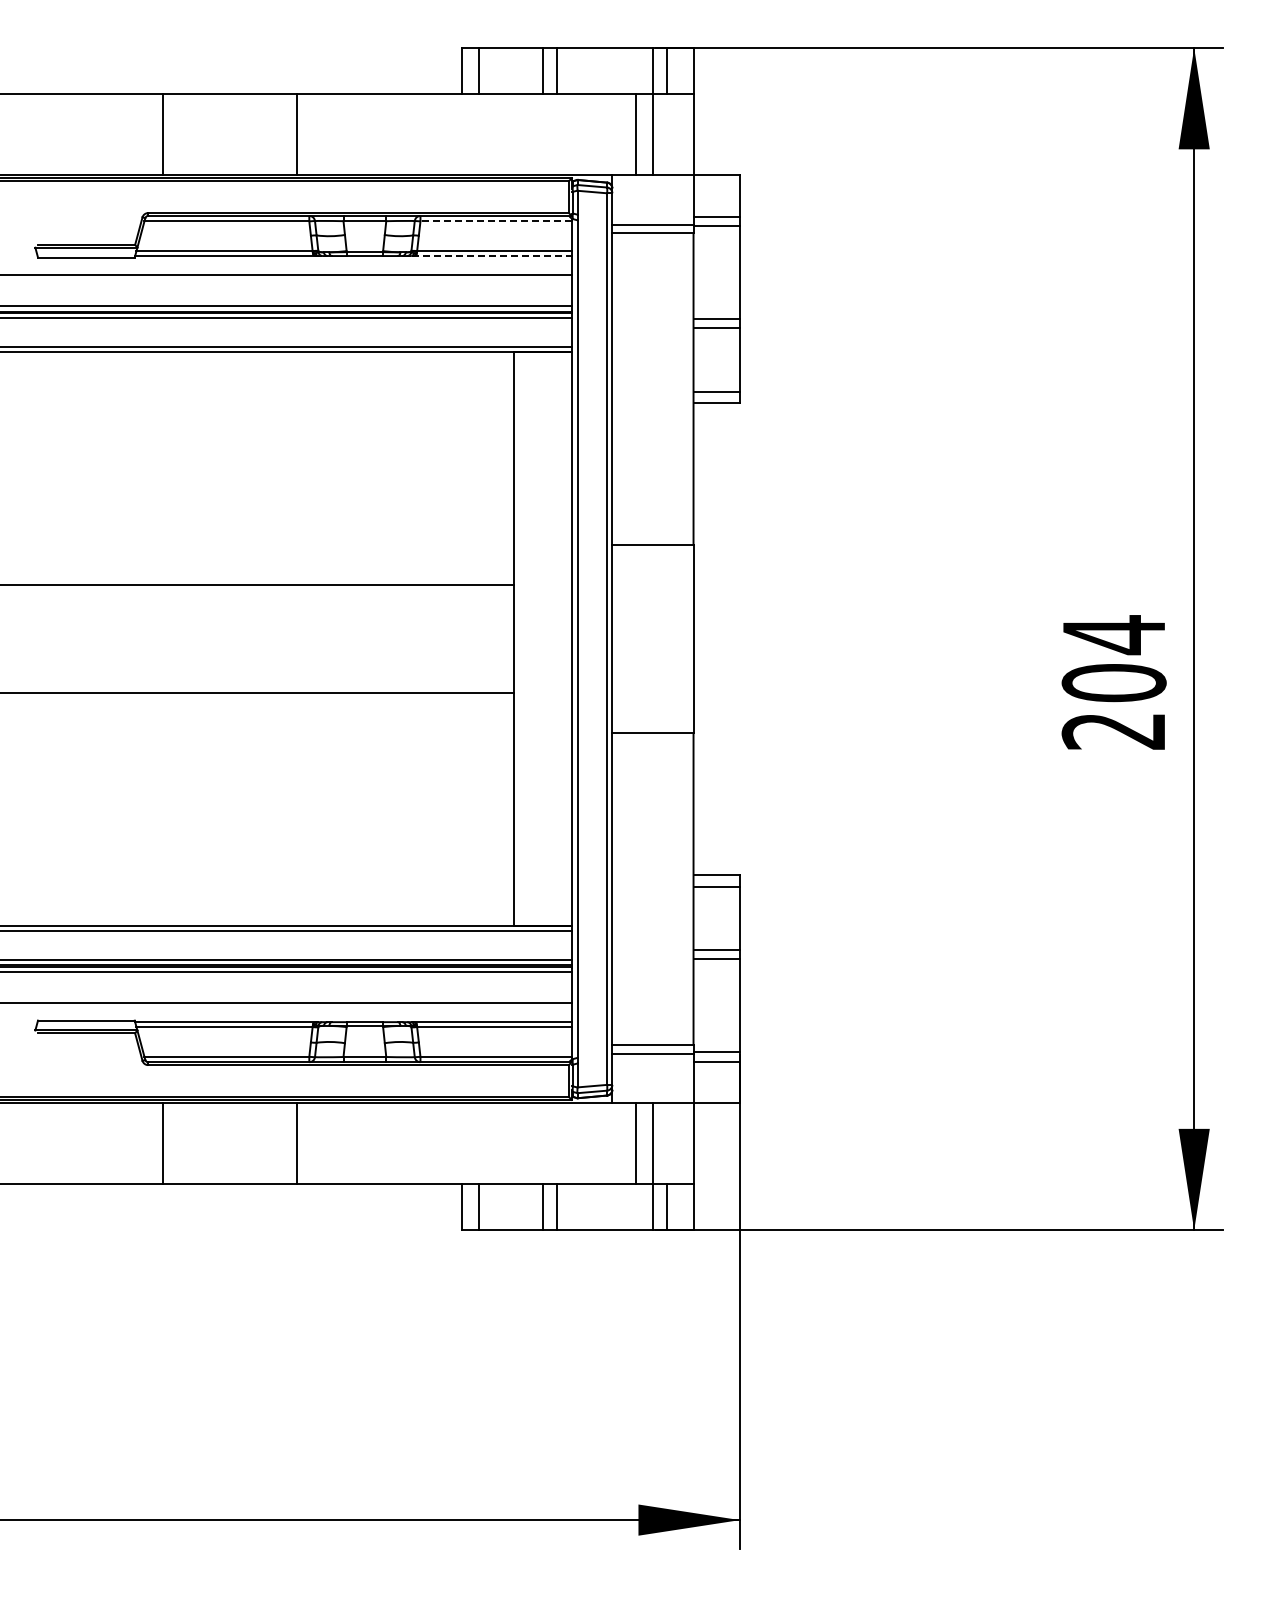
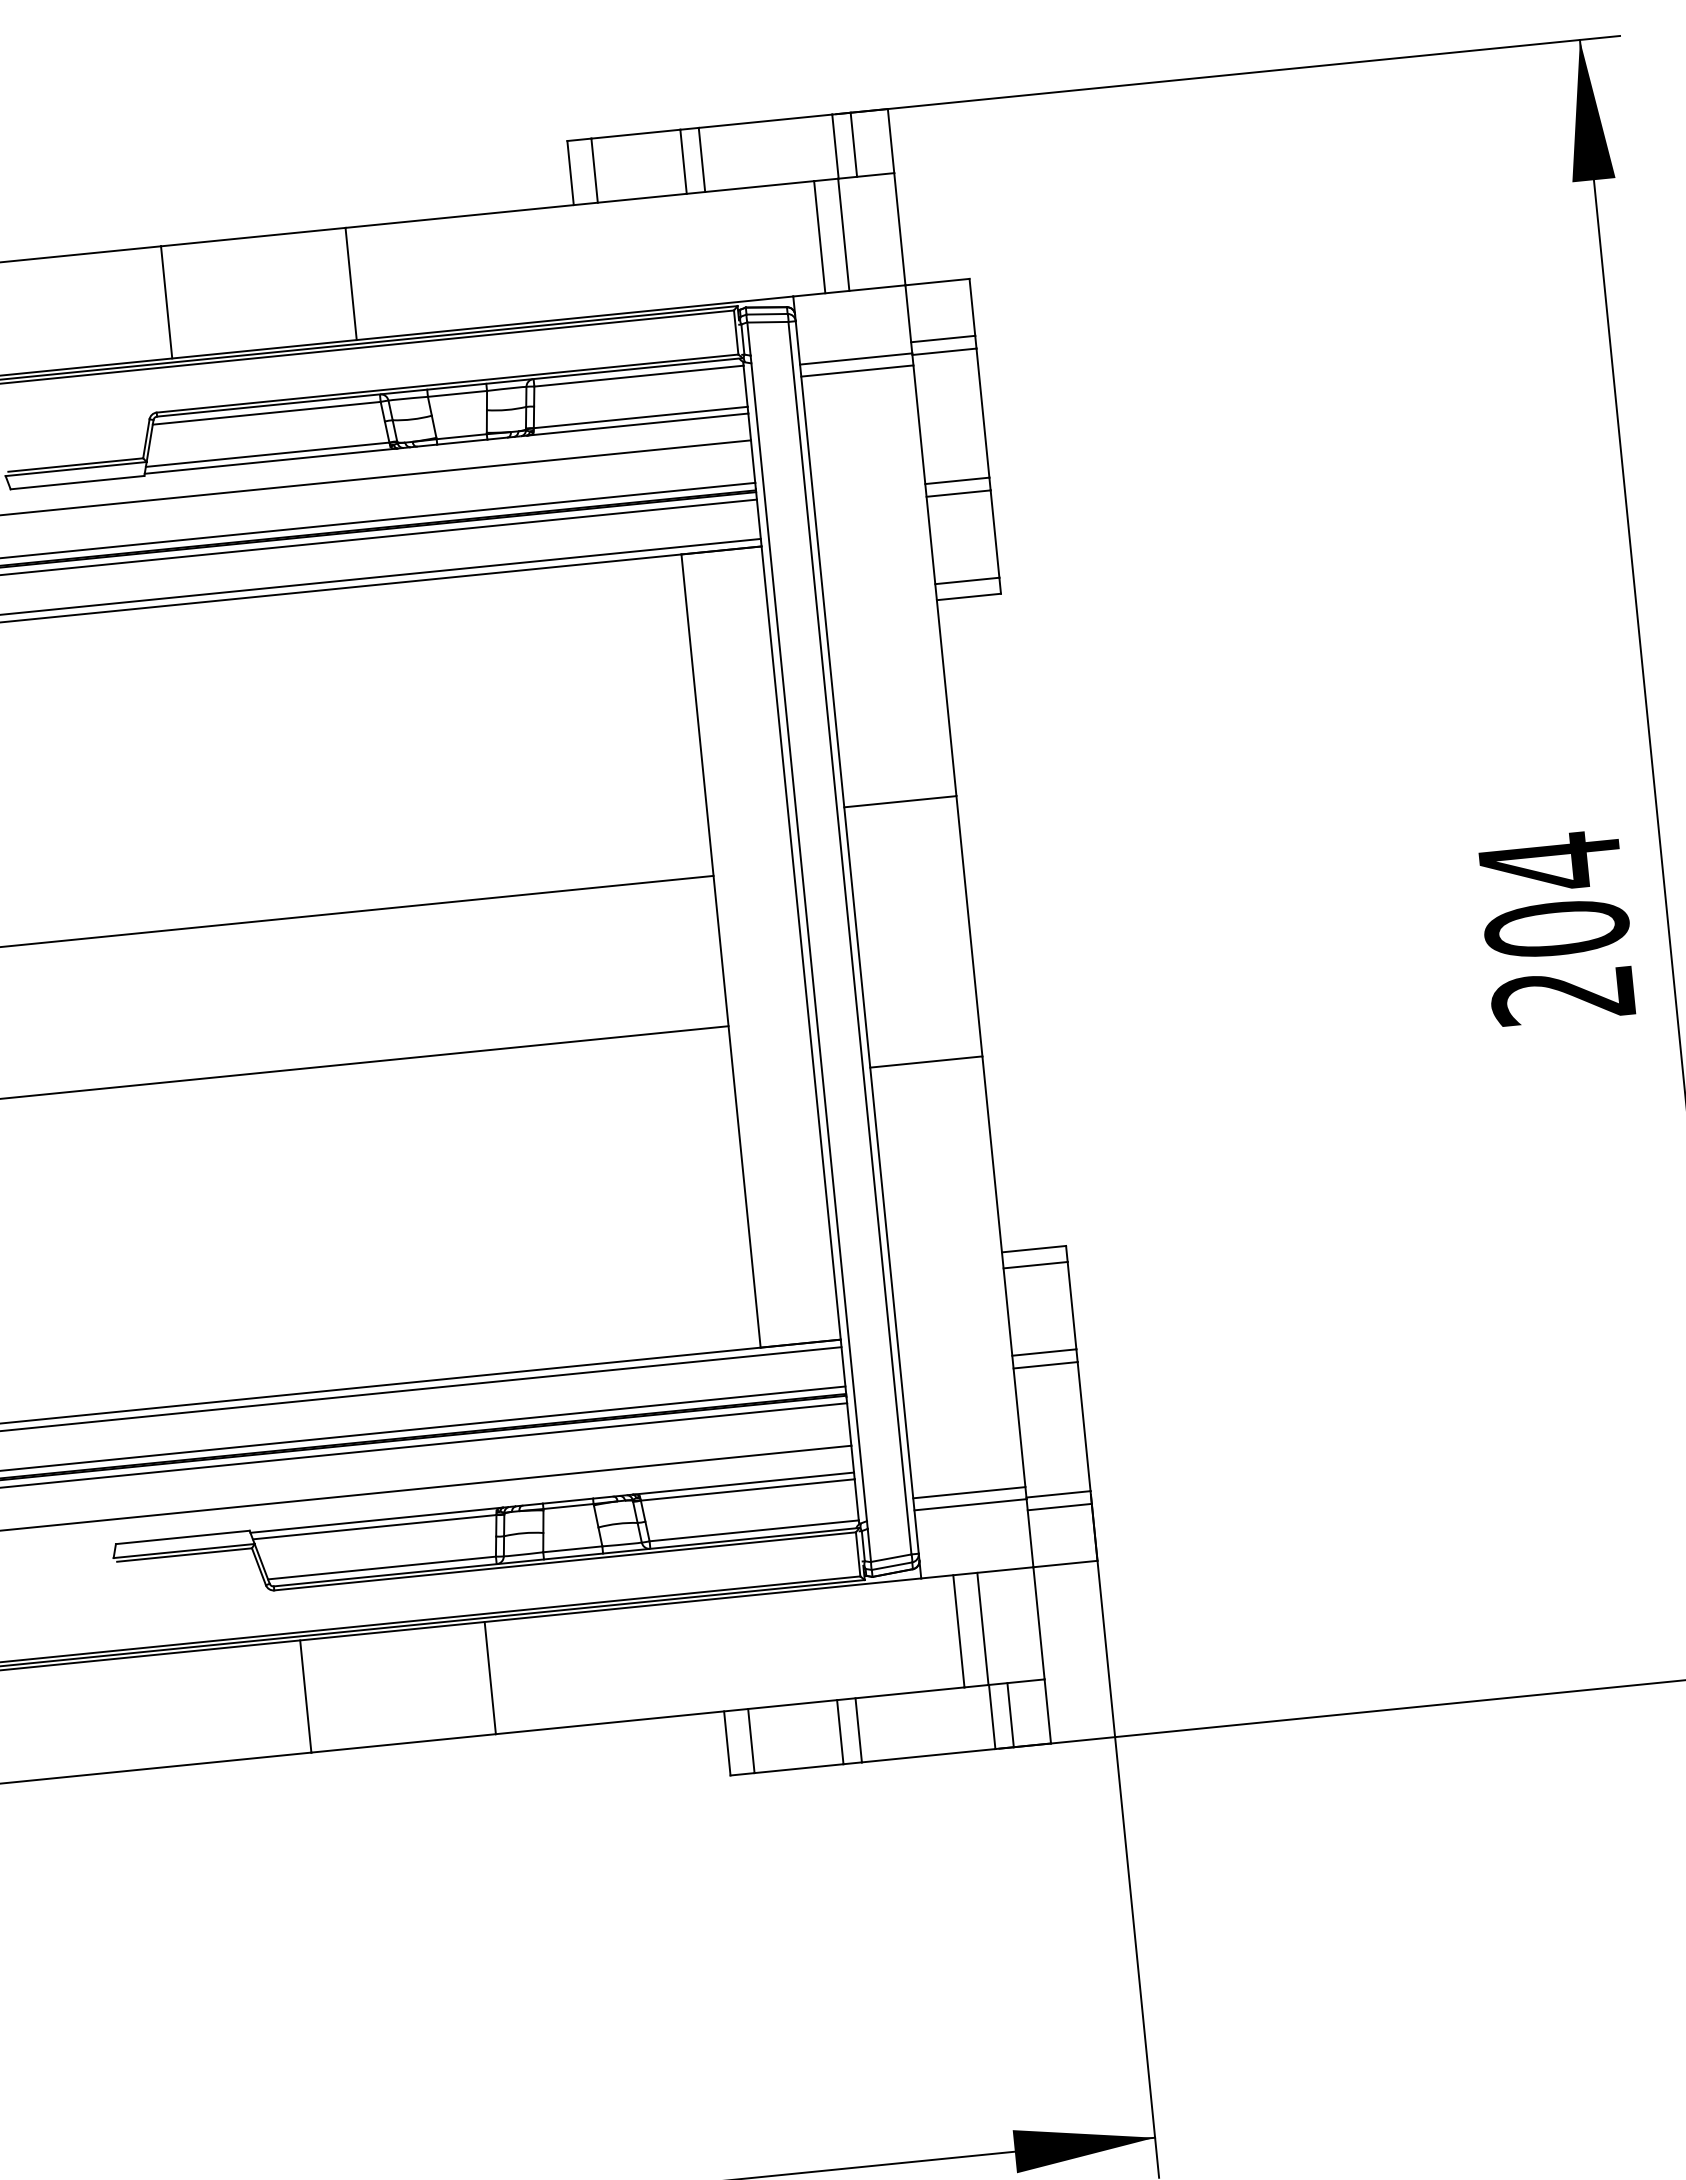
line: (496, 221) -> (639, 376), dashed -> solid
line: (491, 256) -> (637, 425), dashed -> solid

